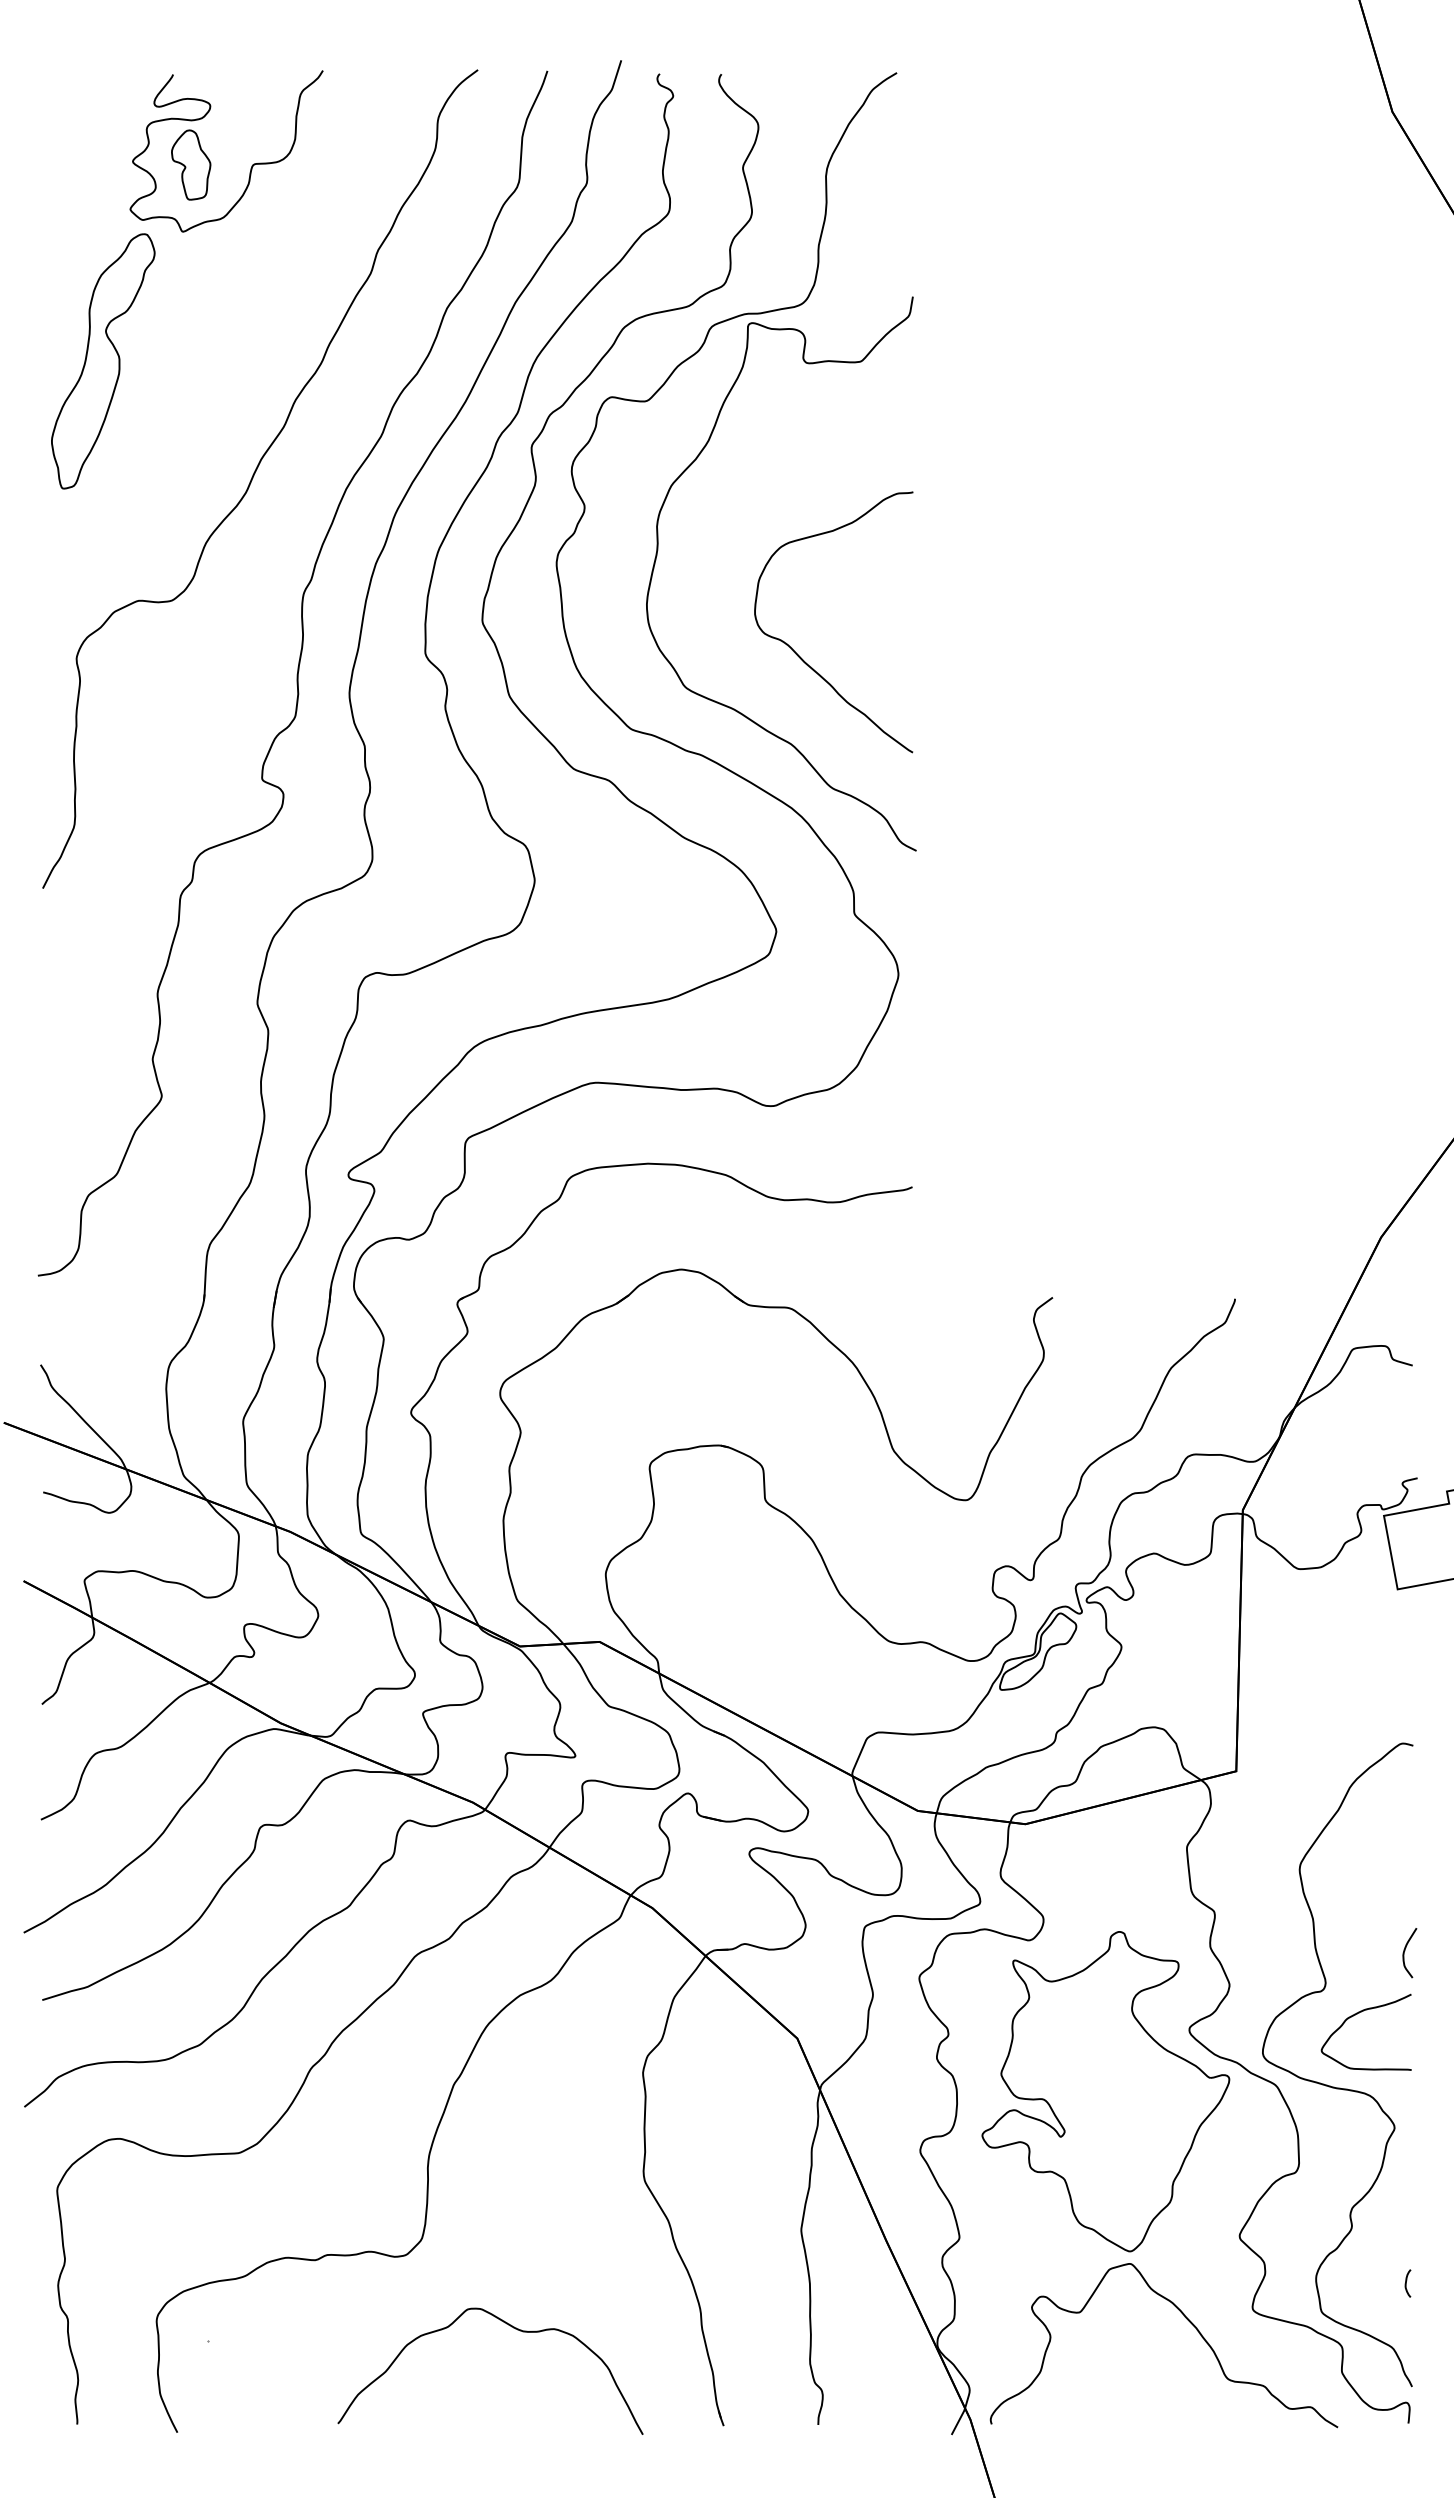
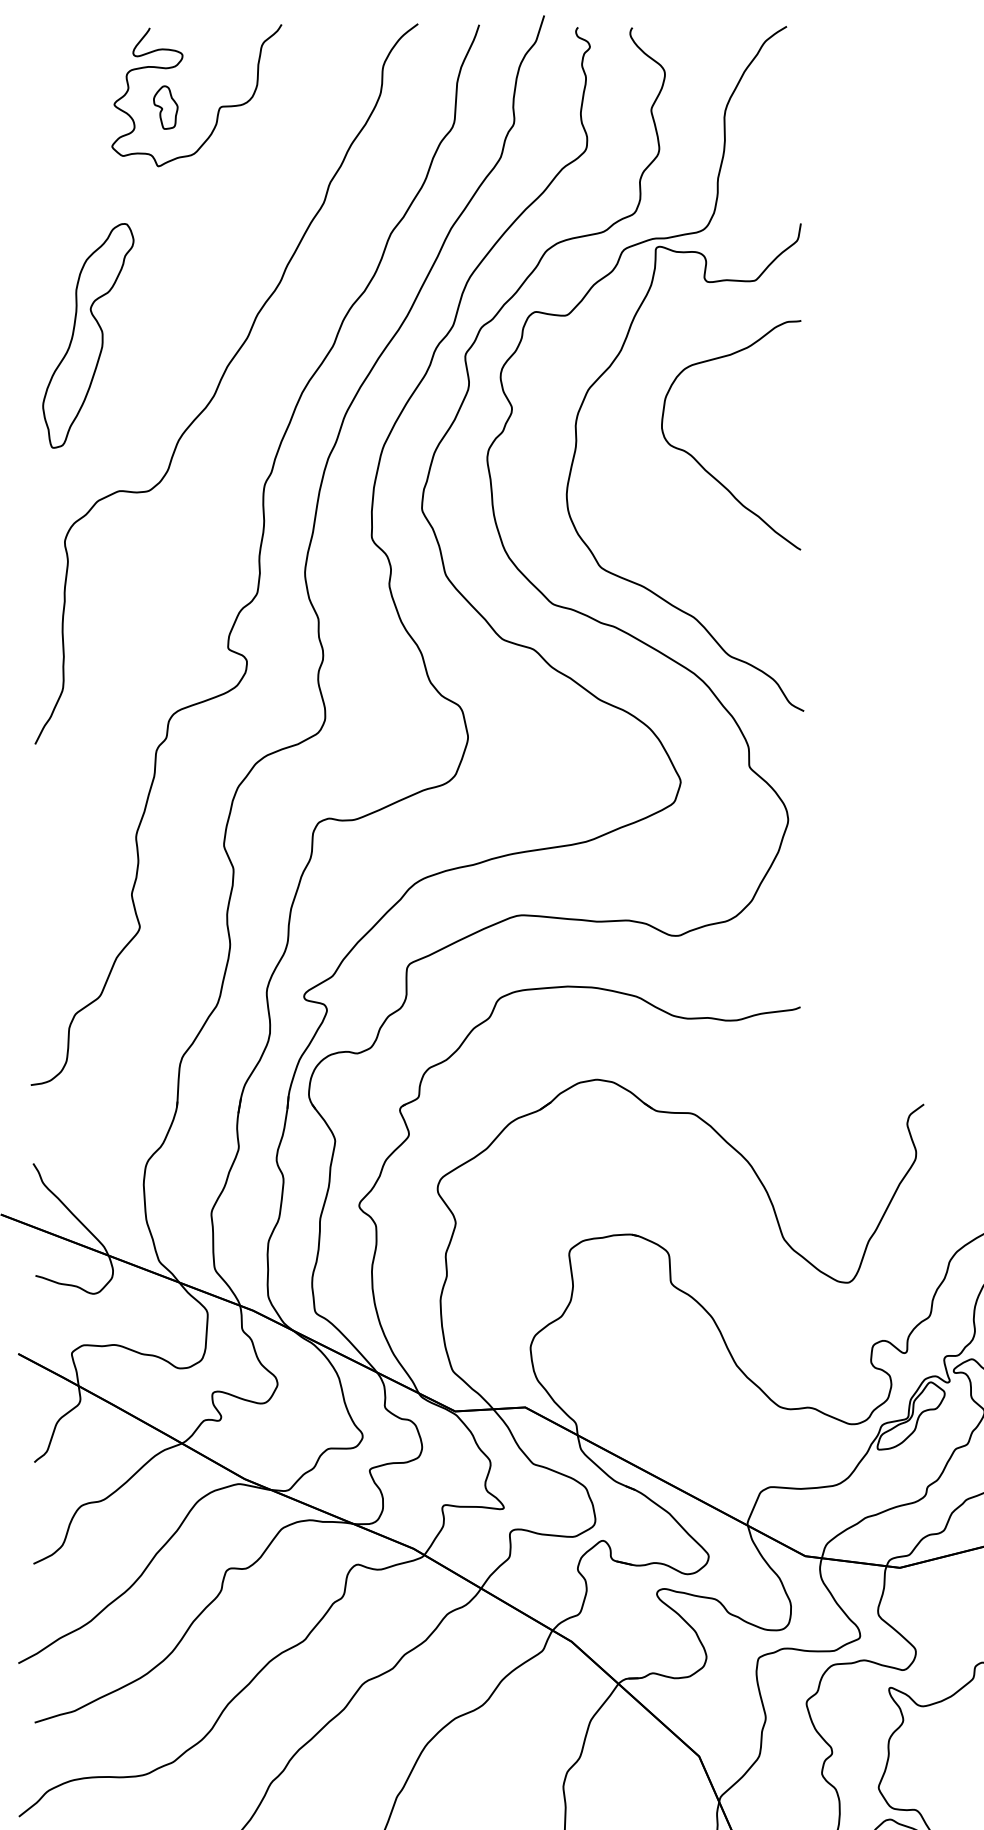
part: (191, 164) -> (166, 107), size x0.7
part: (103, 361) -> (88, 335), moved
curve: (799, 655) -> (701, 464), moved

